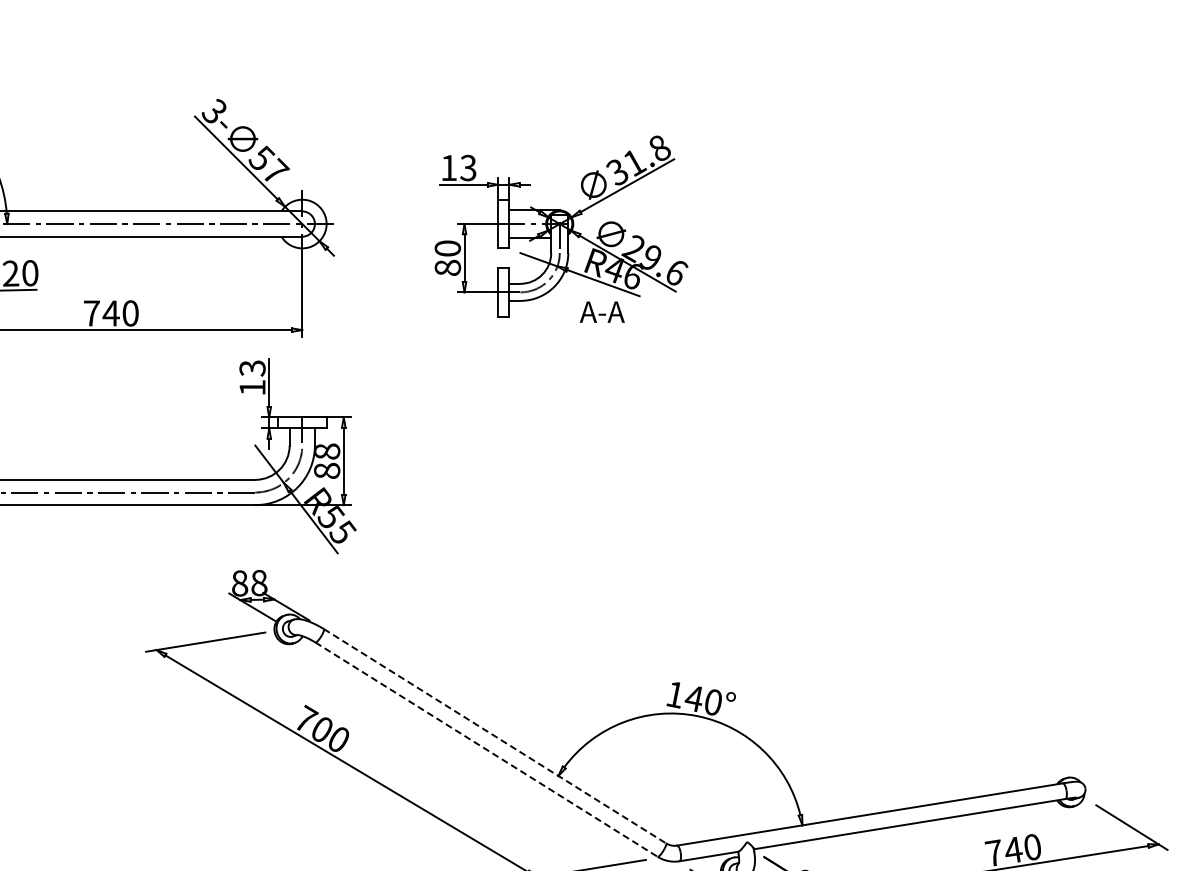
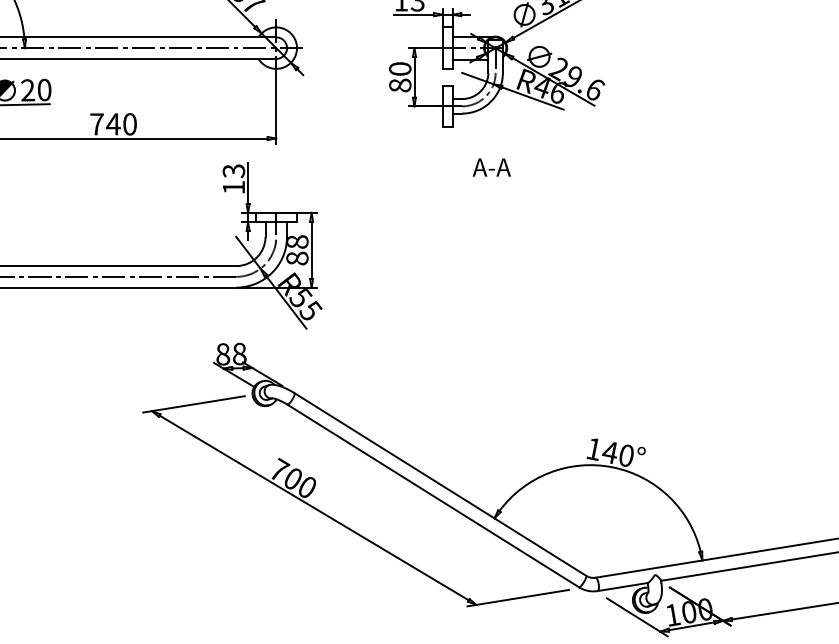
text: (601, 311) -> (491, 166), moved
line: (494, 736) -> (440, 484), dashed -> solid
line: (486, 749) -> (433, 495), dashed -> solid

